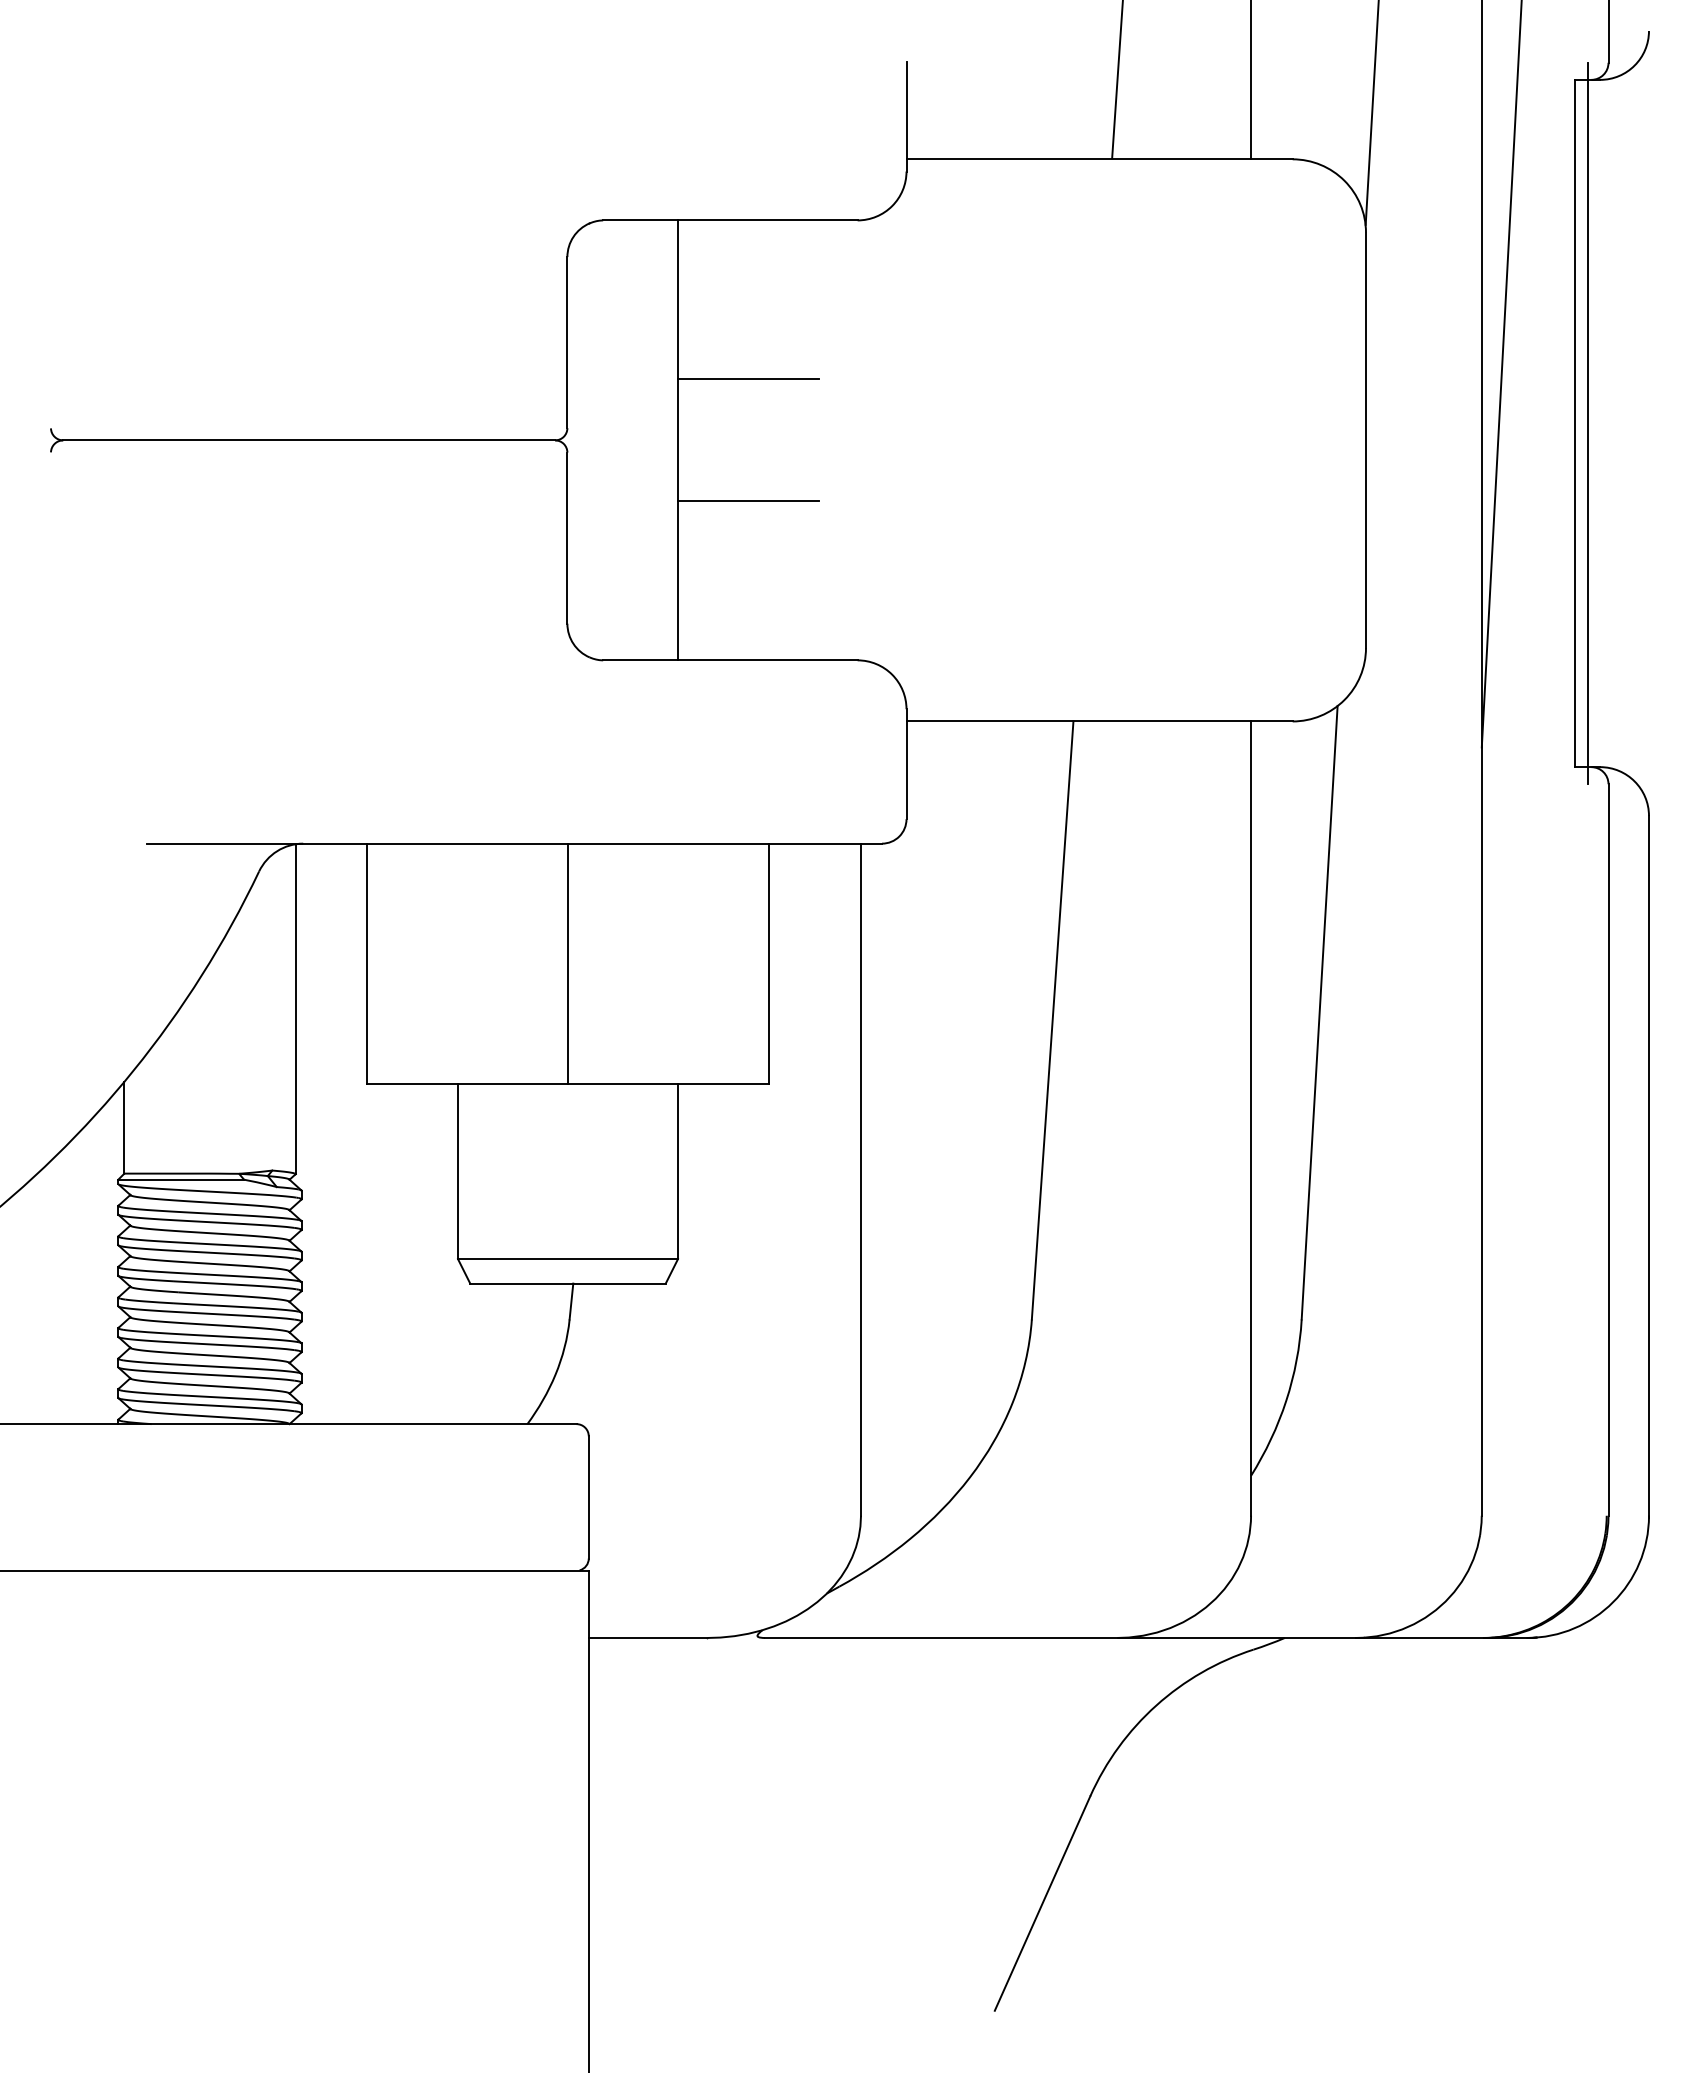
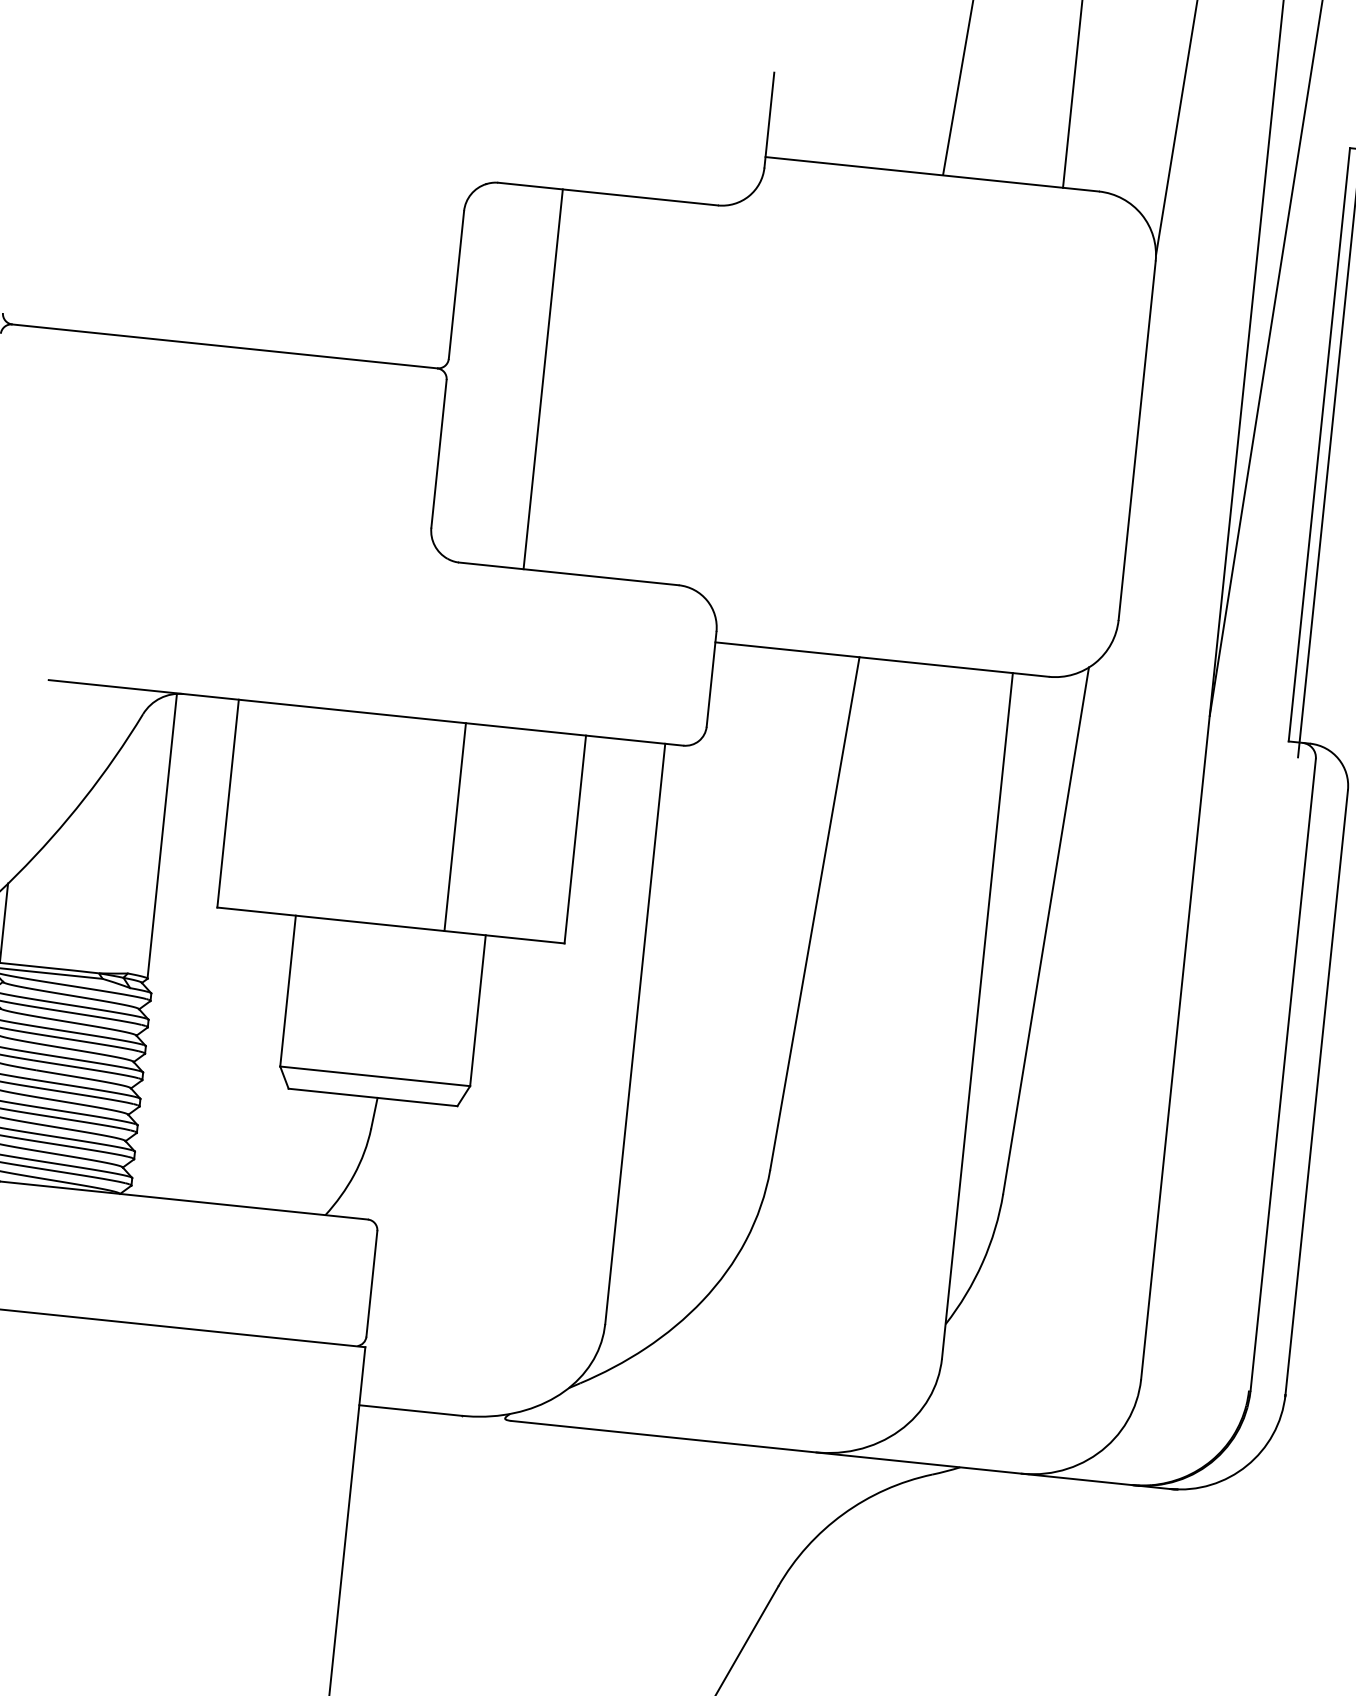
line: (747, 379) -> (608, 332), removed
line: (747, 501) -> (597, 438), removed
line: (568, 963) -> (455, 826), moved

